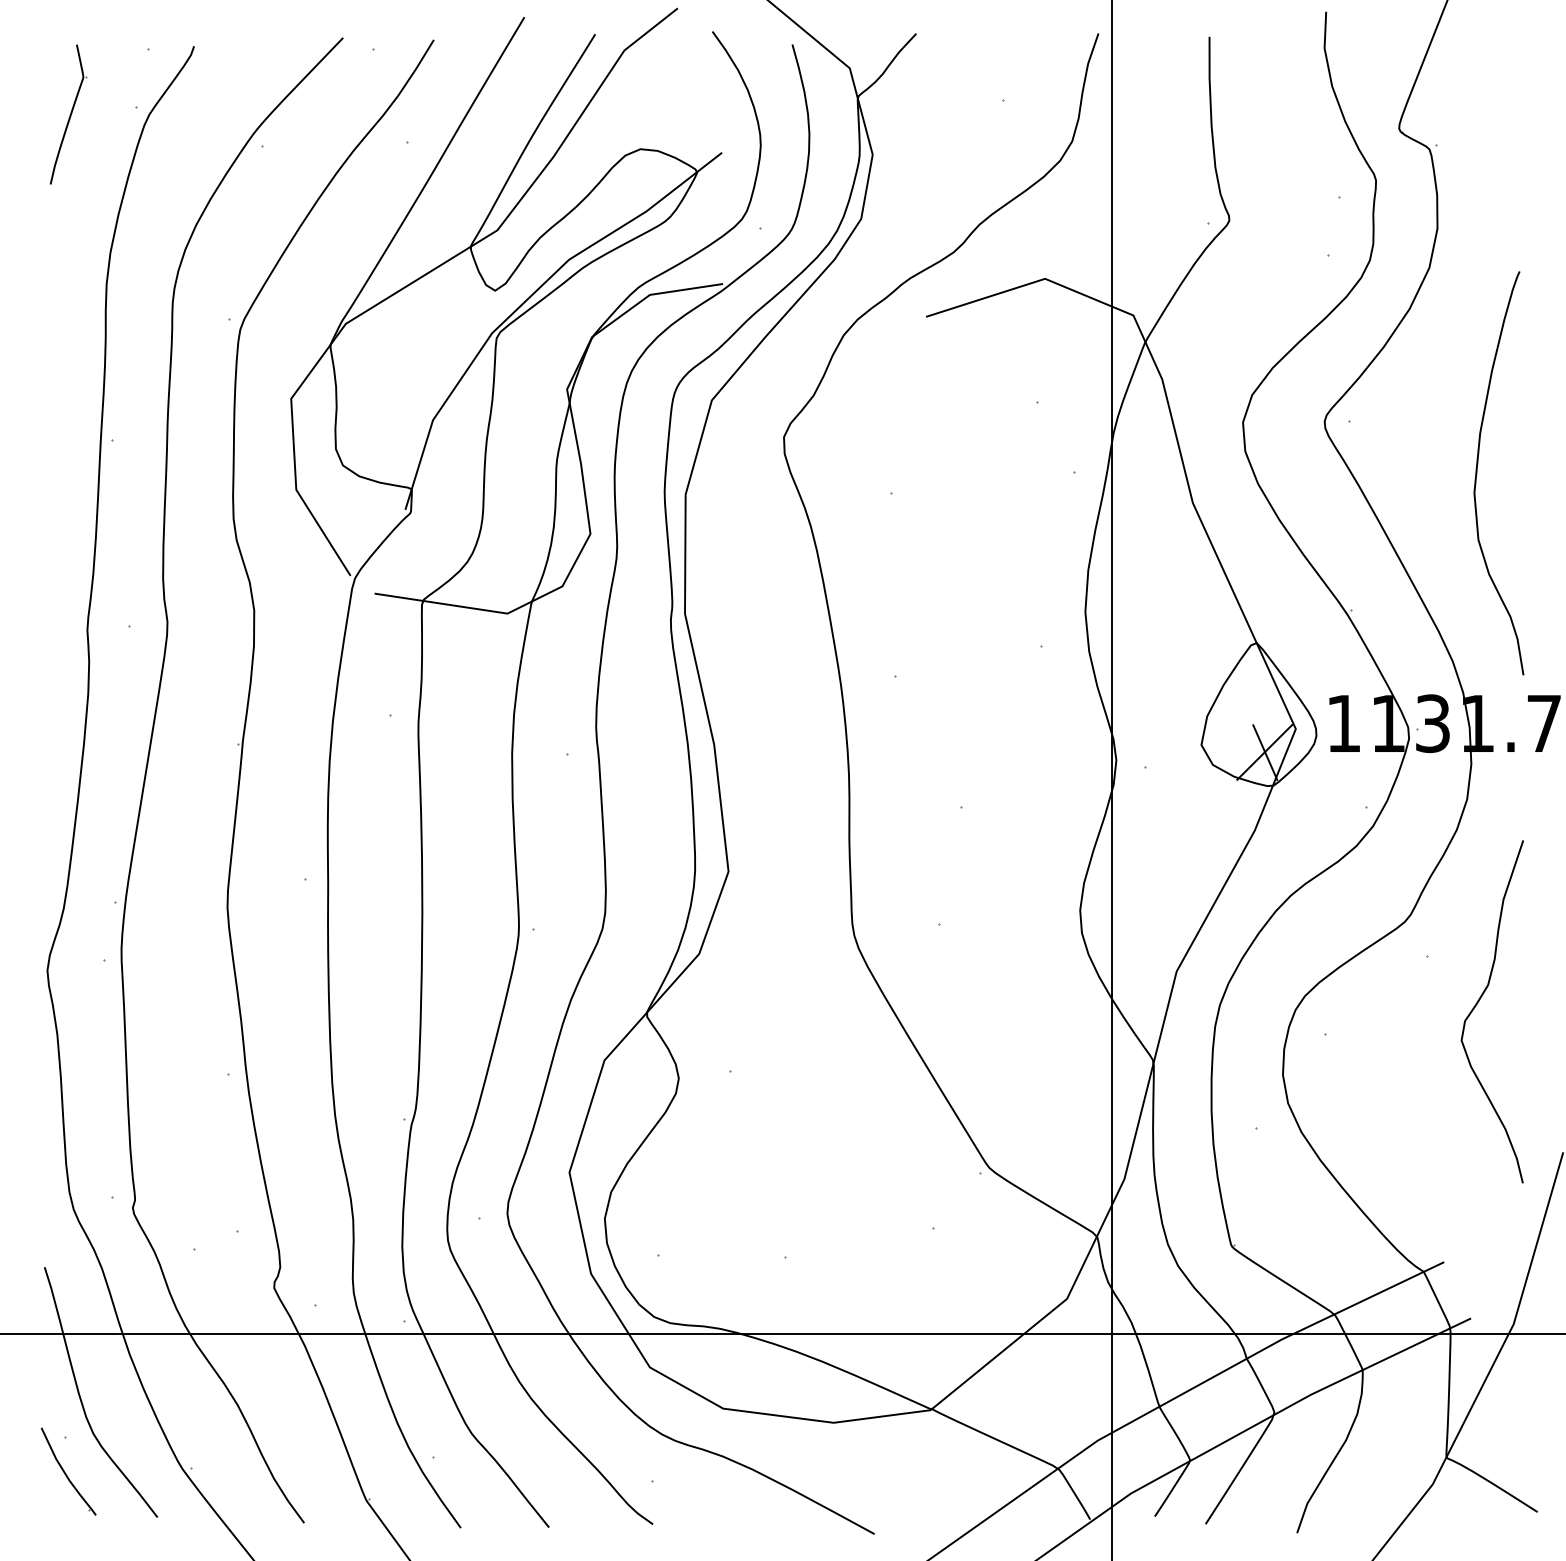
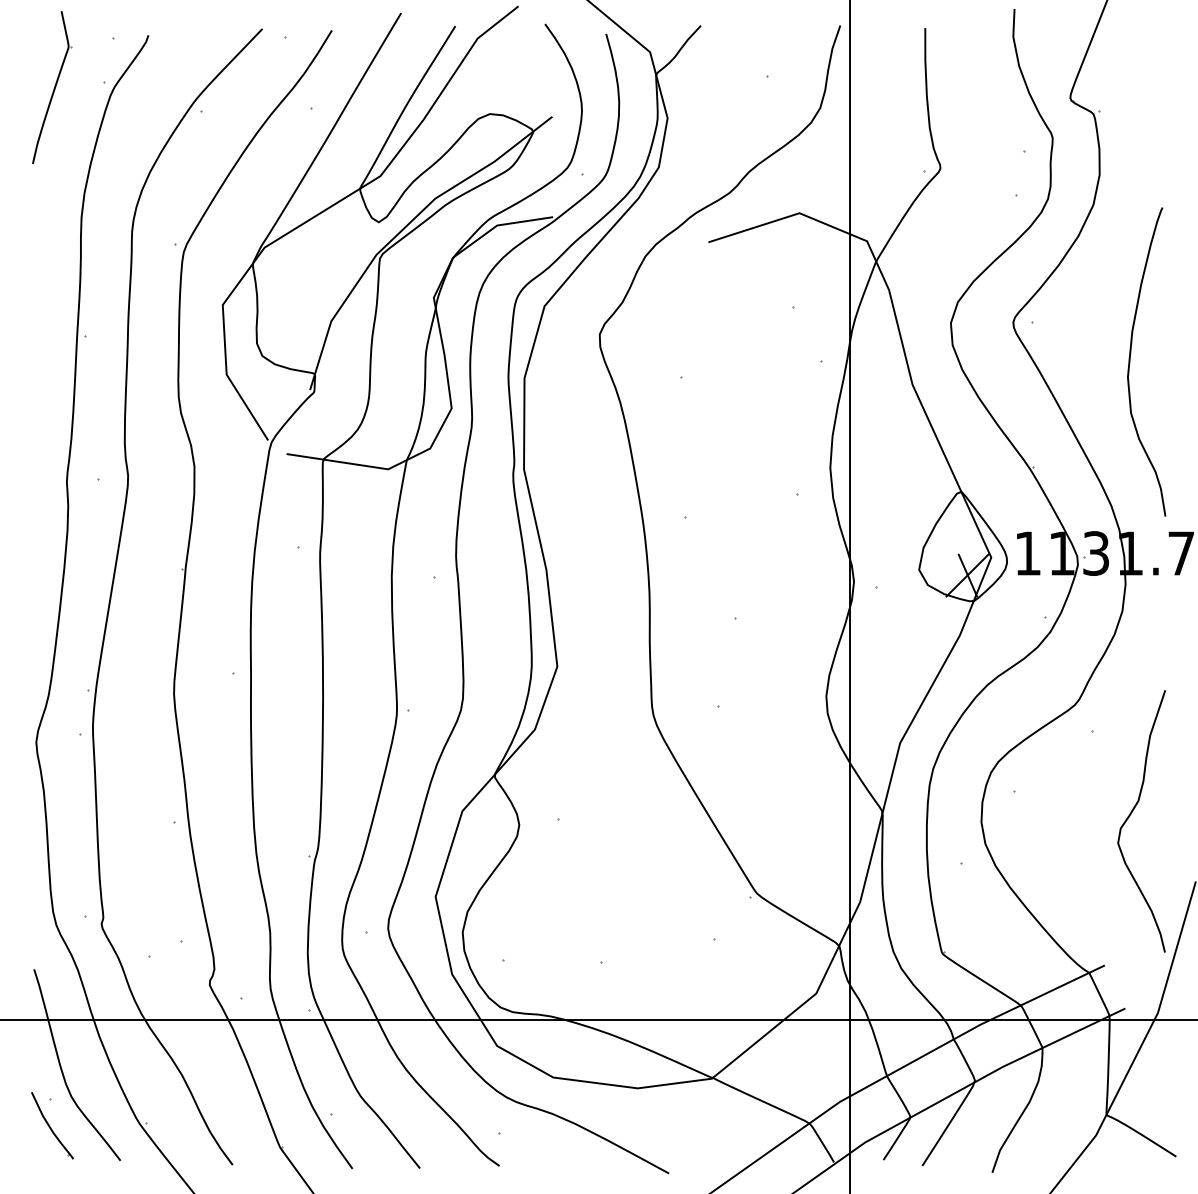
part: (68, 114) -> (52, 87), size x1.43
curve: (1478, 1003) -> (1131, 815), moved

